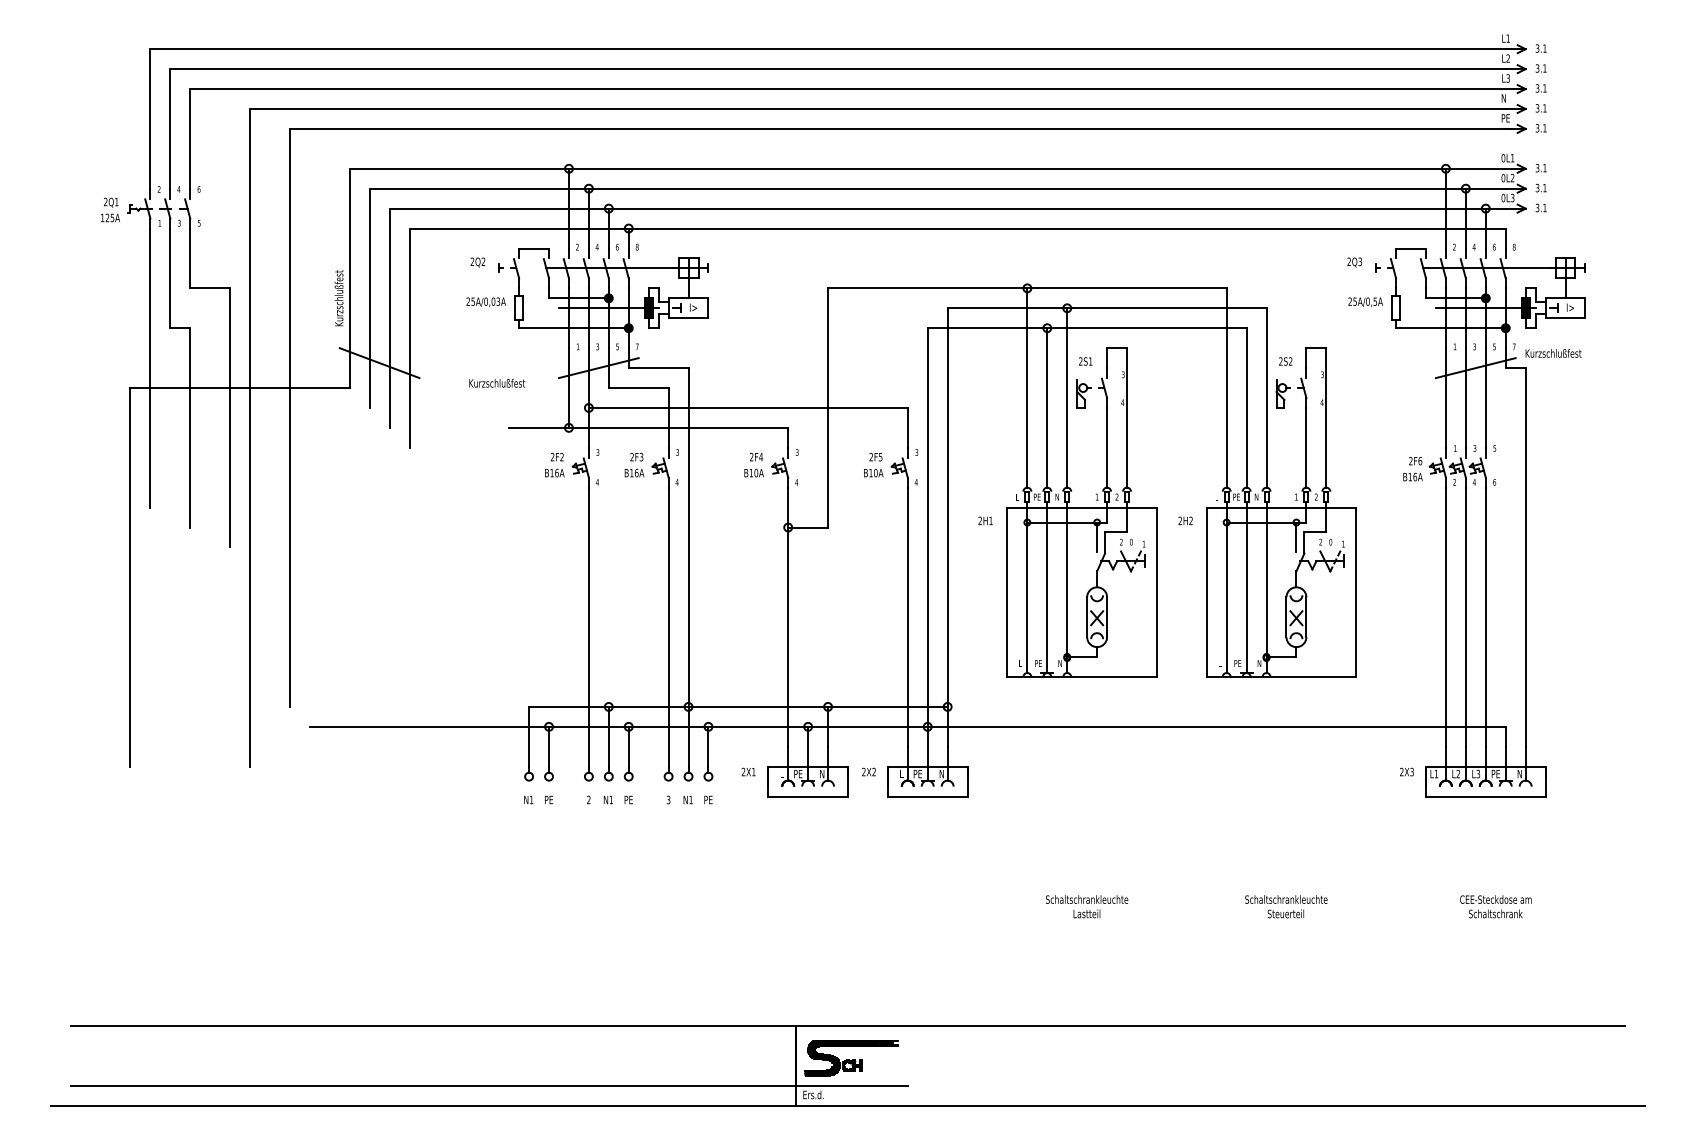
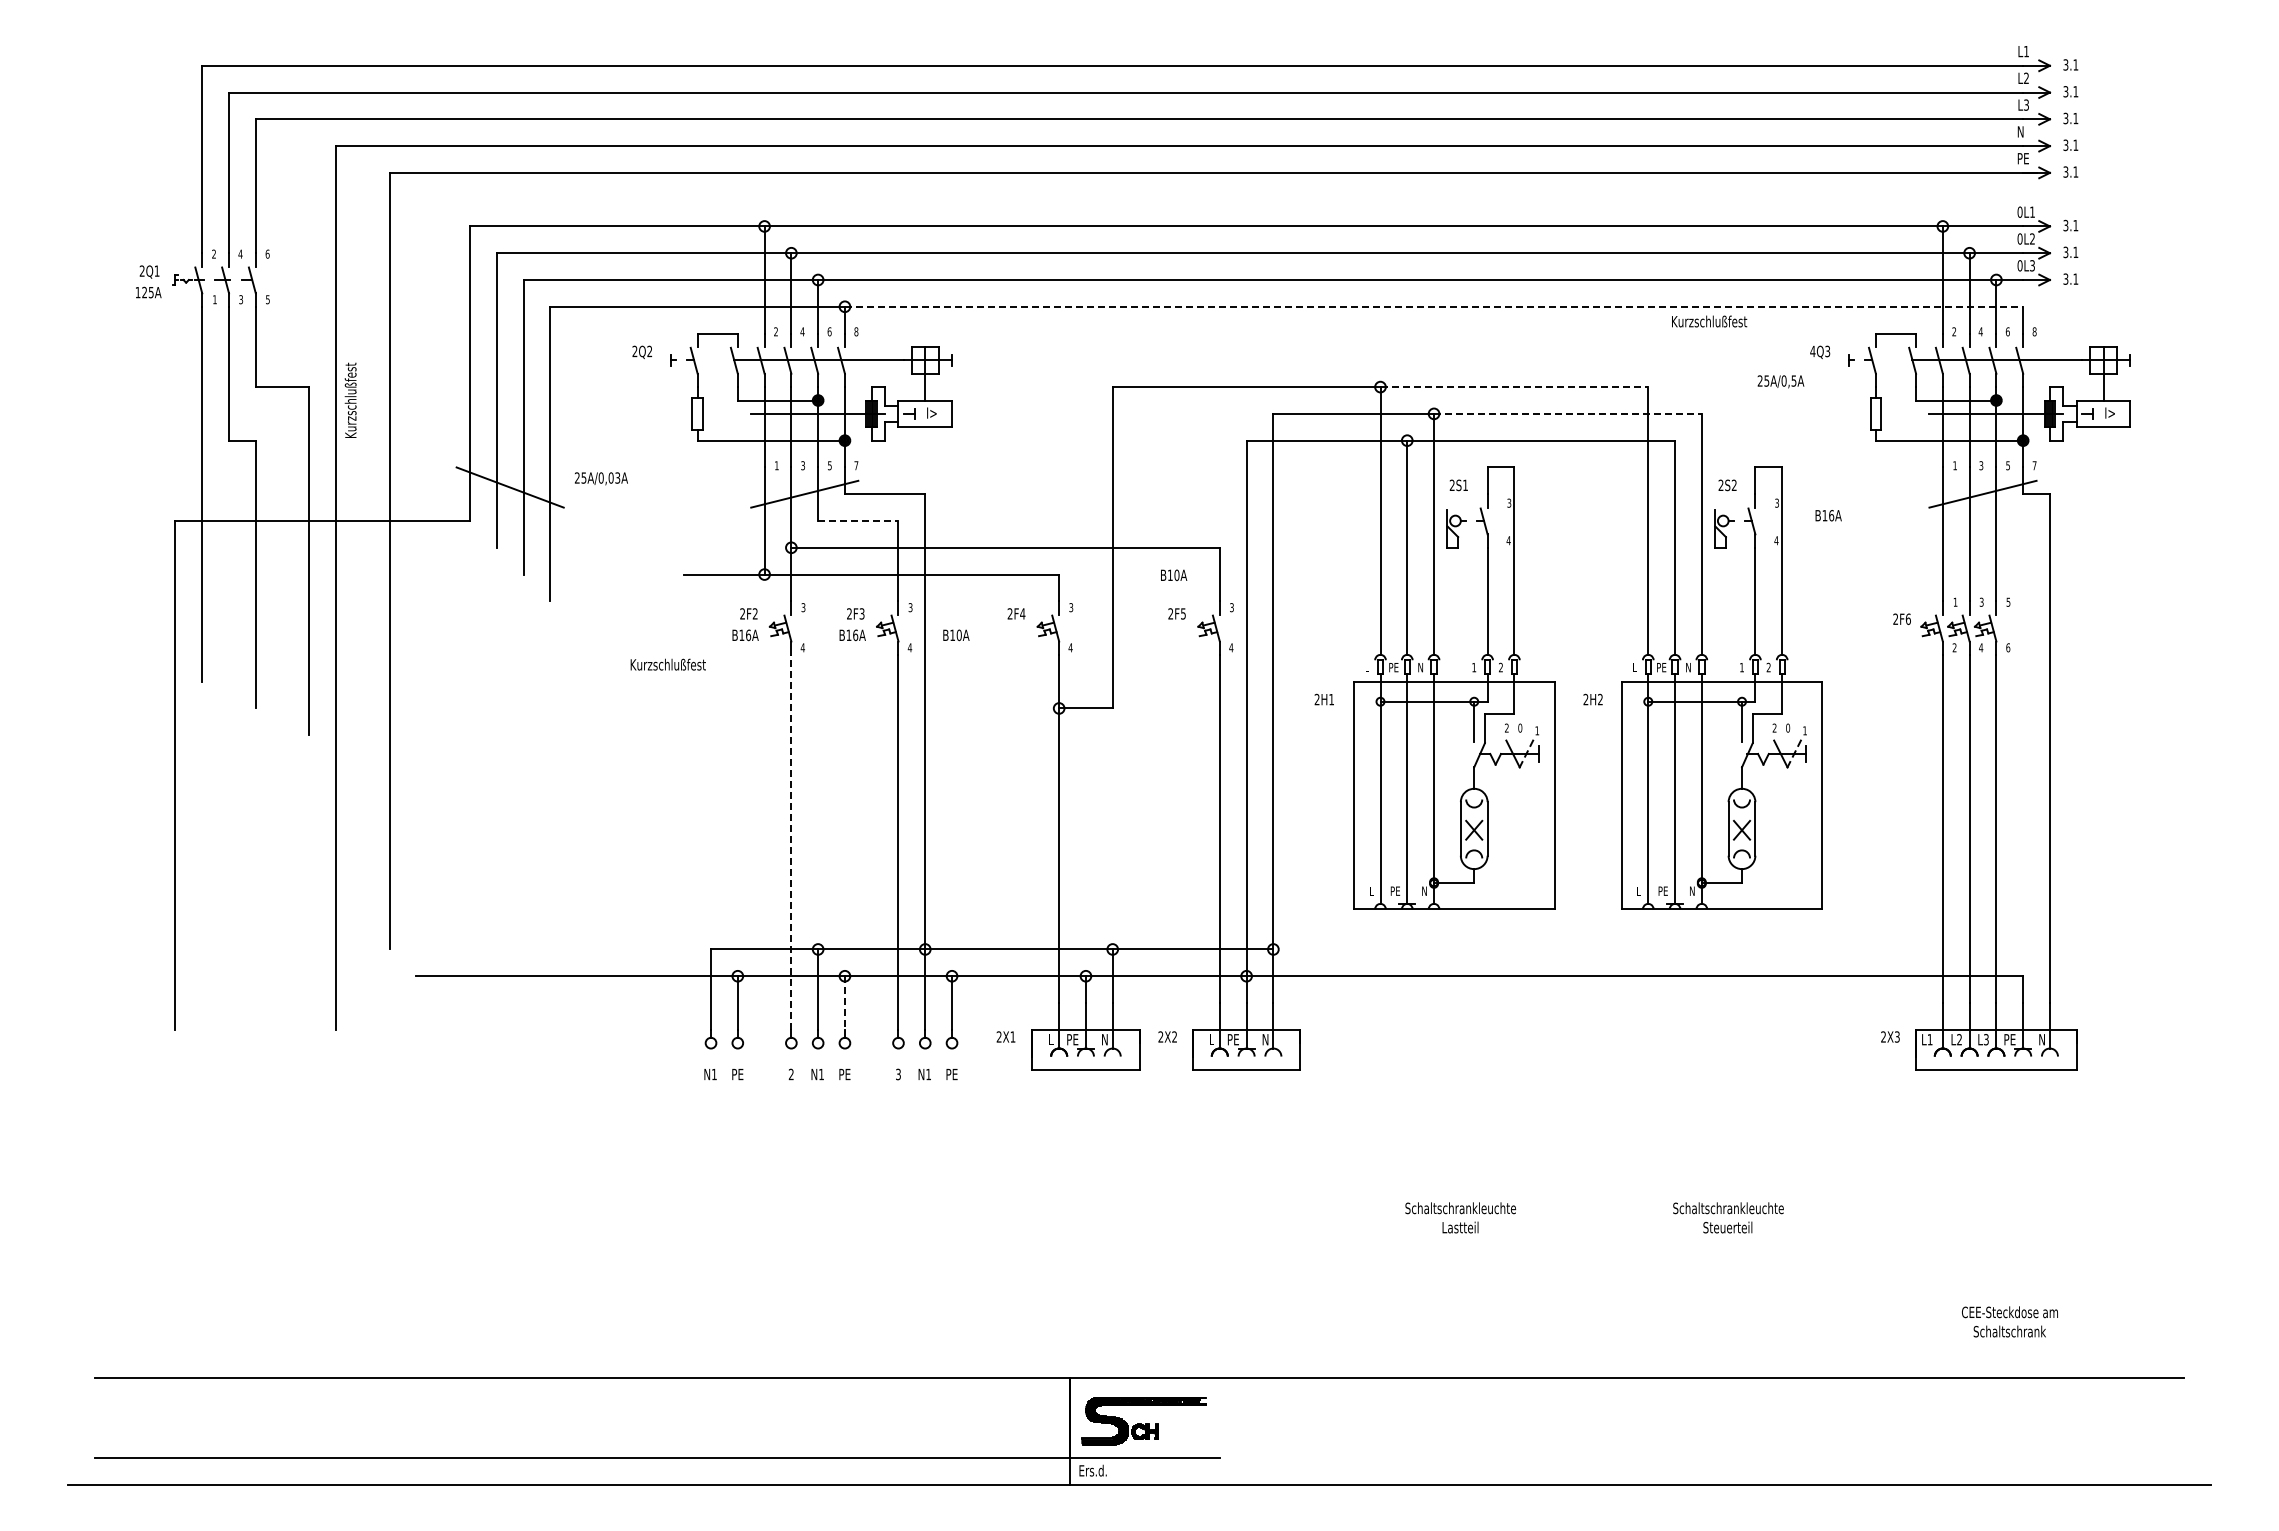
line: (1067, 228) -> (1434, 306), solid -> dashed
text: (1348, 261) -> (1812, 351), 2Q3 -> 4Q3
line: (1127, 288) -> (1514, 387), solid -> dashed
text: (338, 297) -> (350, 399), moved
text: (486, 302) -> (601, 478), moved
text: (1365, 302) -> (1780, 381), moved
line: (1166, 308) -> (1567, 413), solid -> dashed
text: (1553, 353) -> (1709, 321), moved
text: (496, 383) -> (667, 664), moved
line: (638, 388) -> (858, 521), solid -> dashed
text: (874, 472) -> (1174, 574), moved
text: (754, 473) -> (956, 635), moved
text: (1412, 476) -> (1828, 515), moved
line: (588, 626) -> (791, 841), solid -> dashed
line: (628, 747) -> (844, 1003), solid -> dashed
text: (1495, 906) -> (2009, 1321), moved

